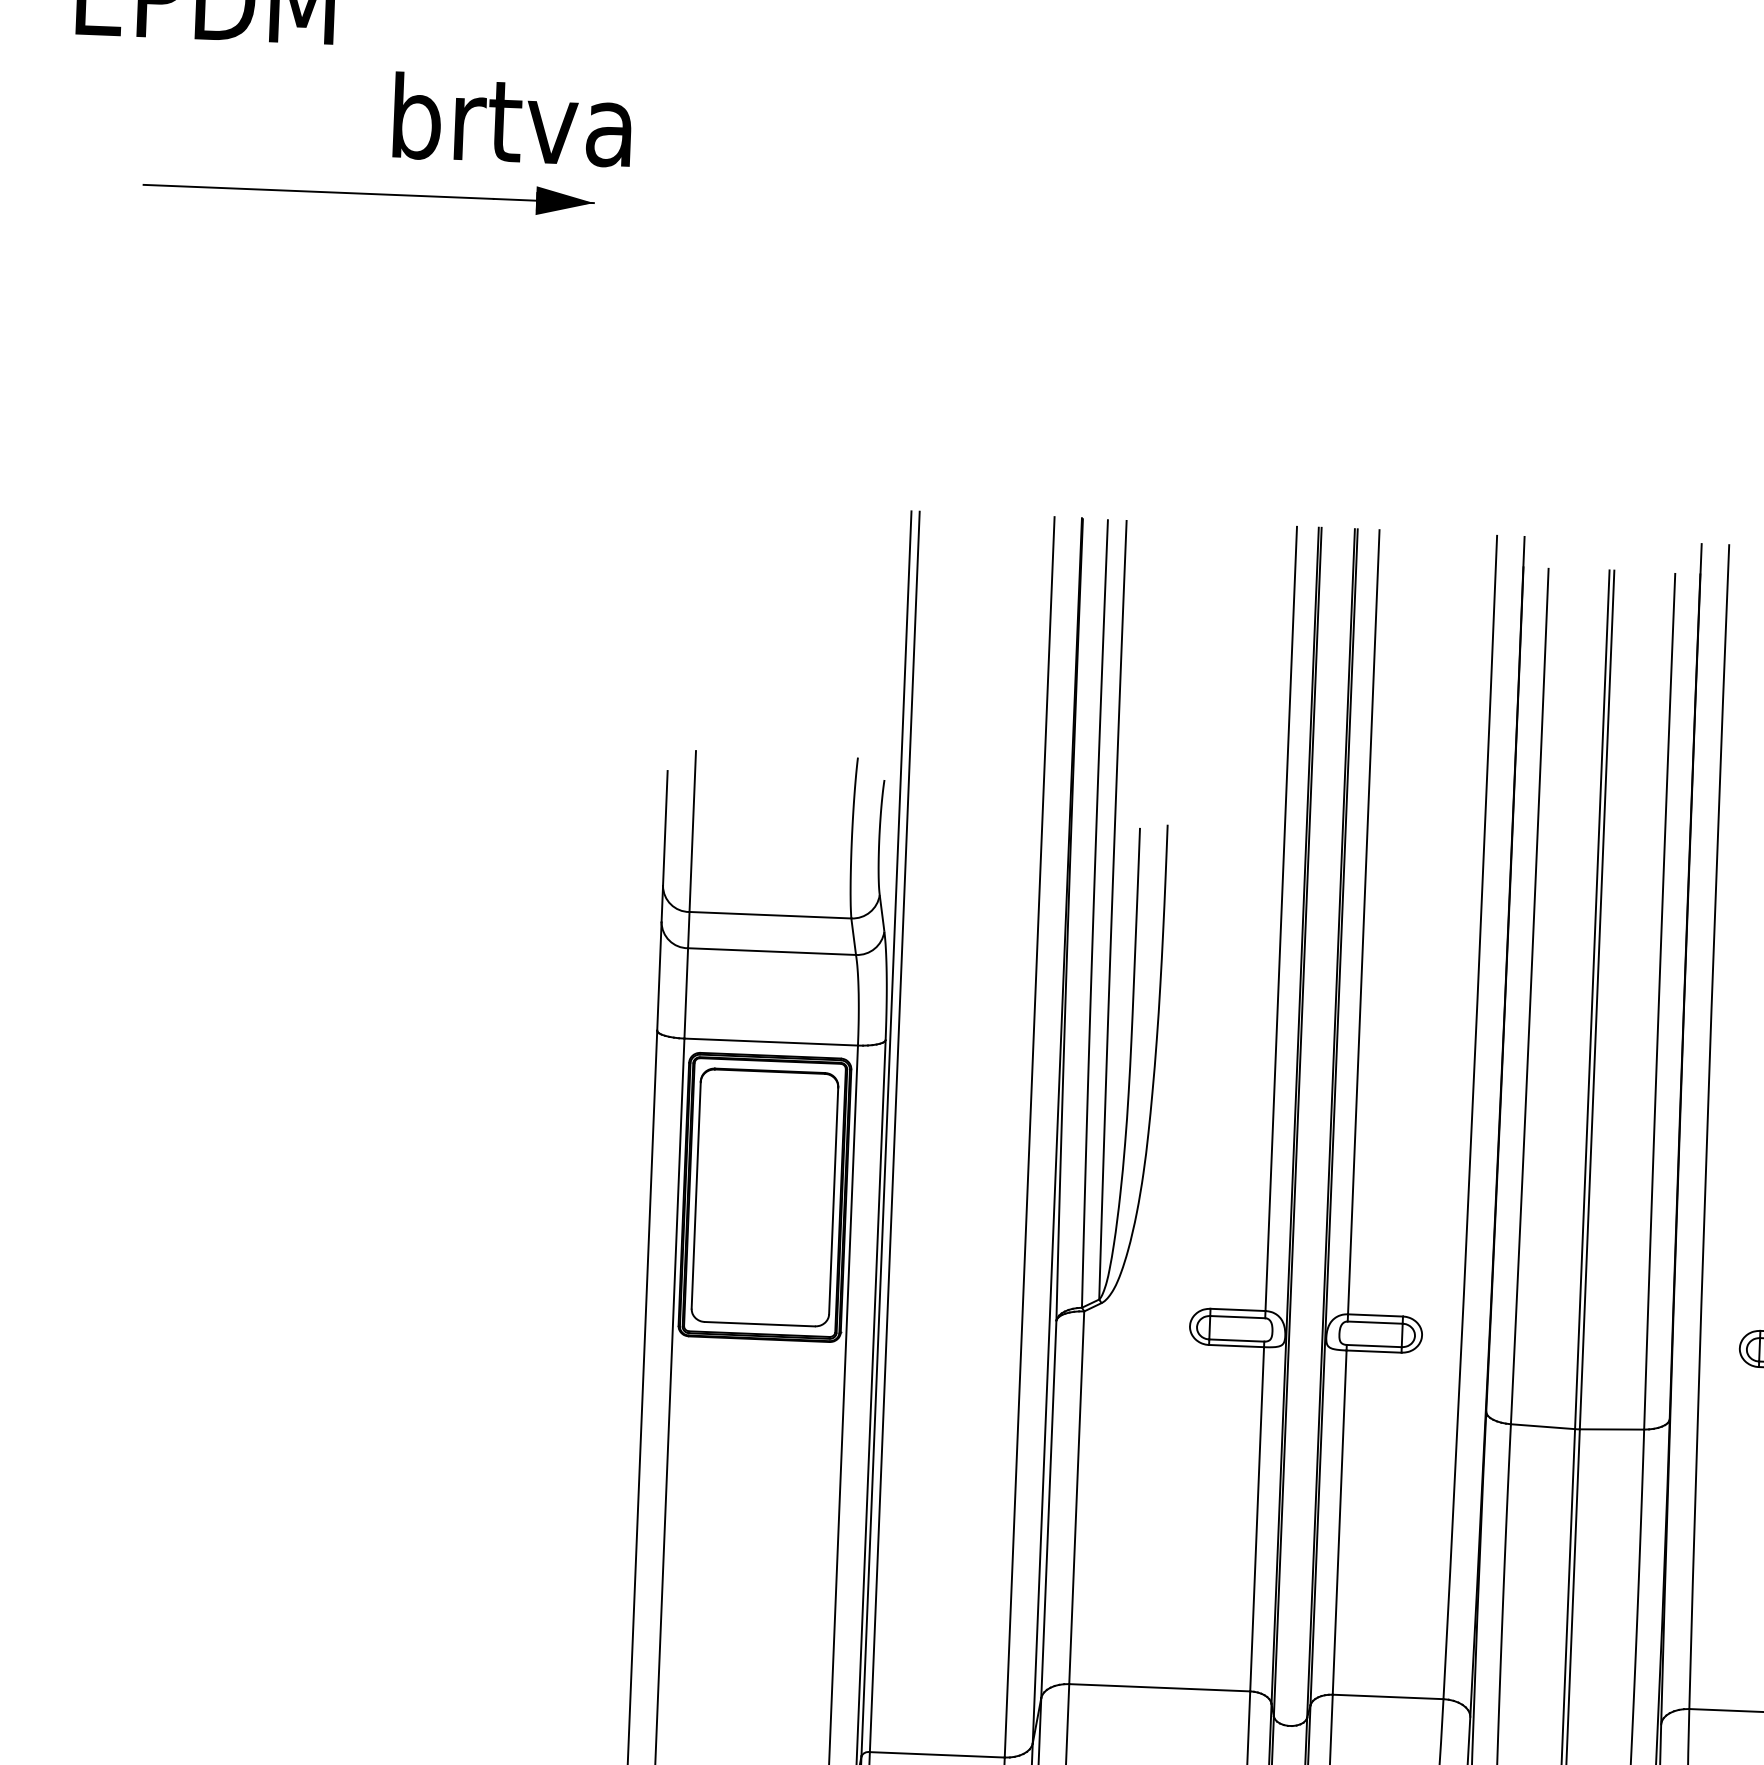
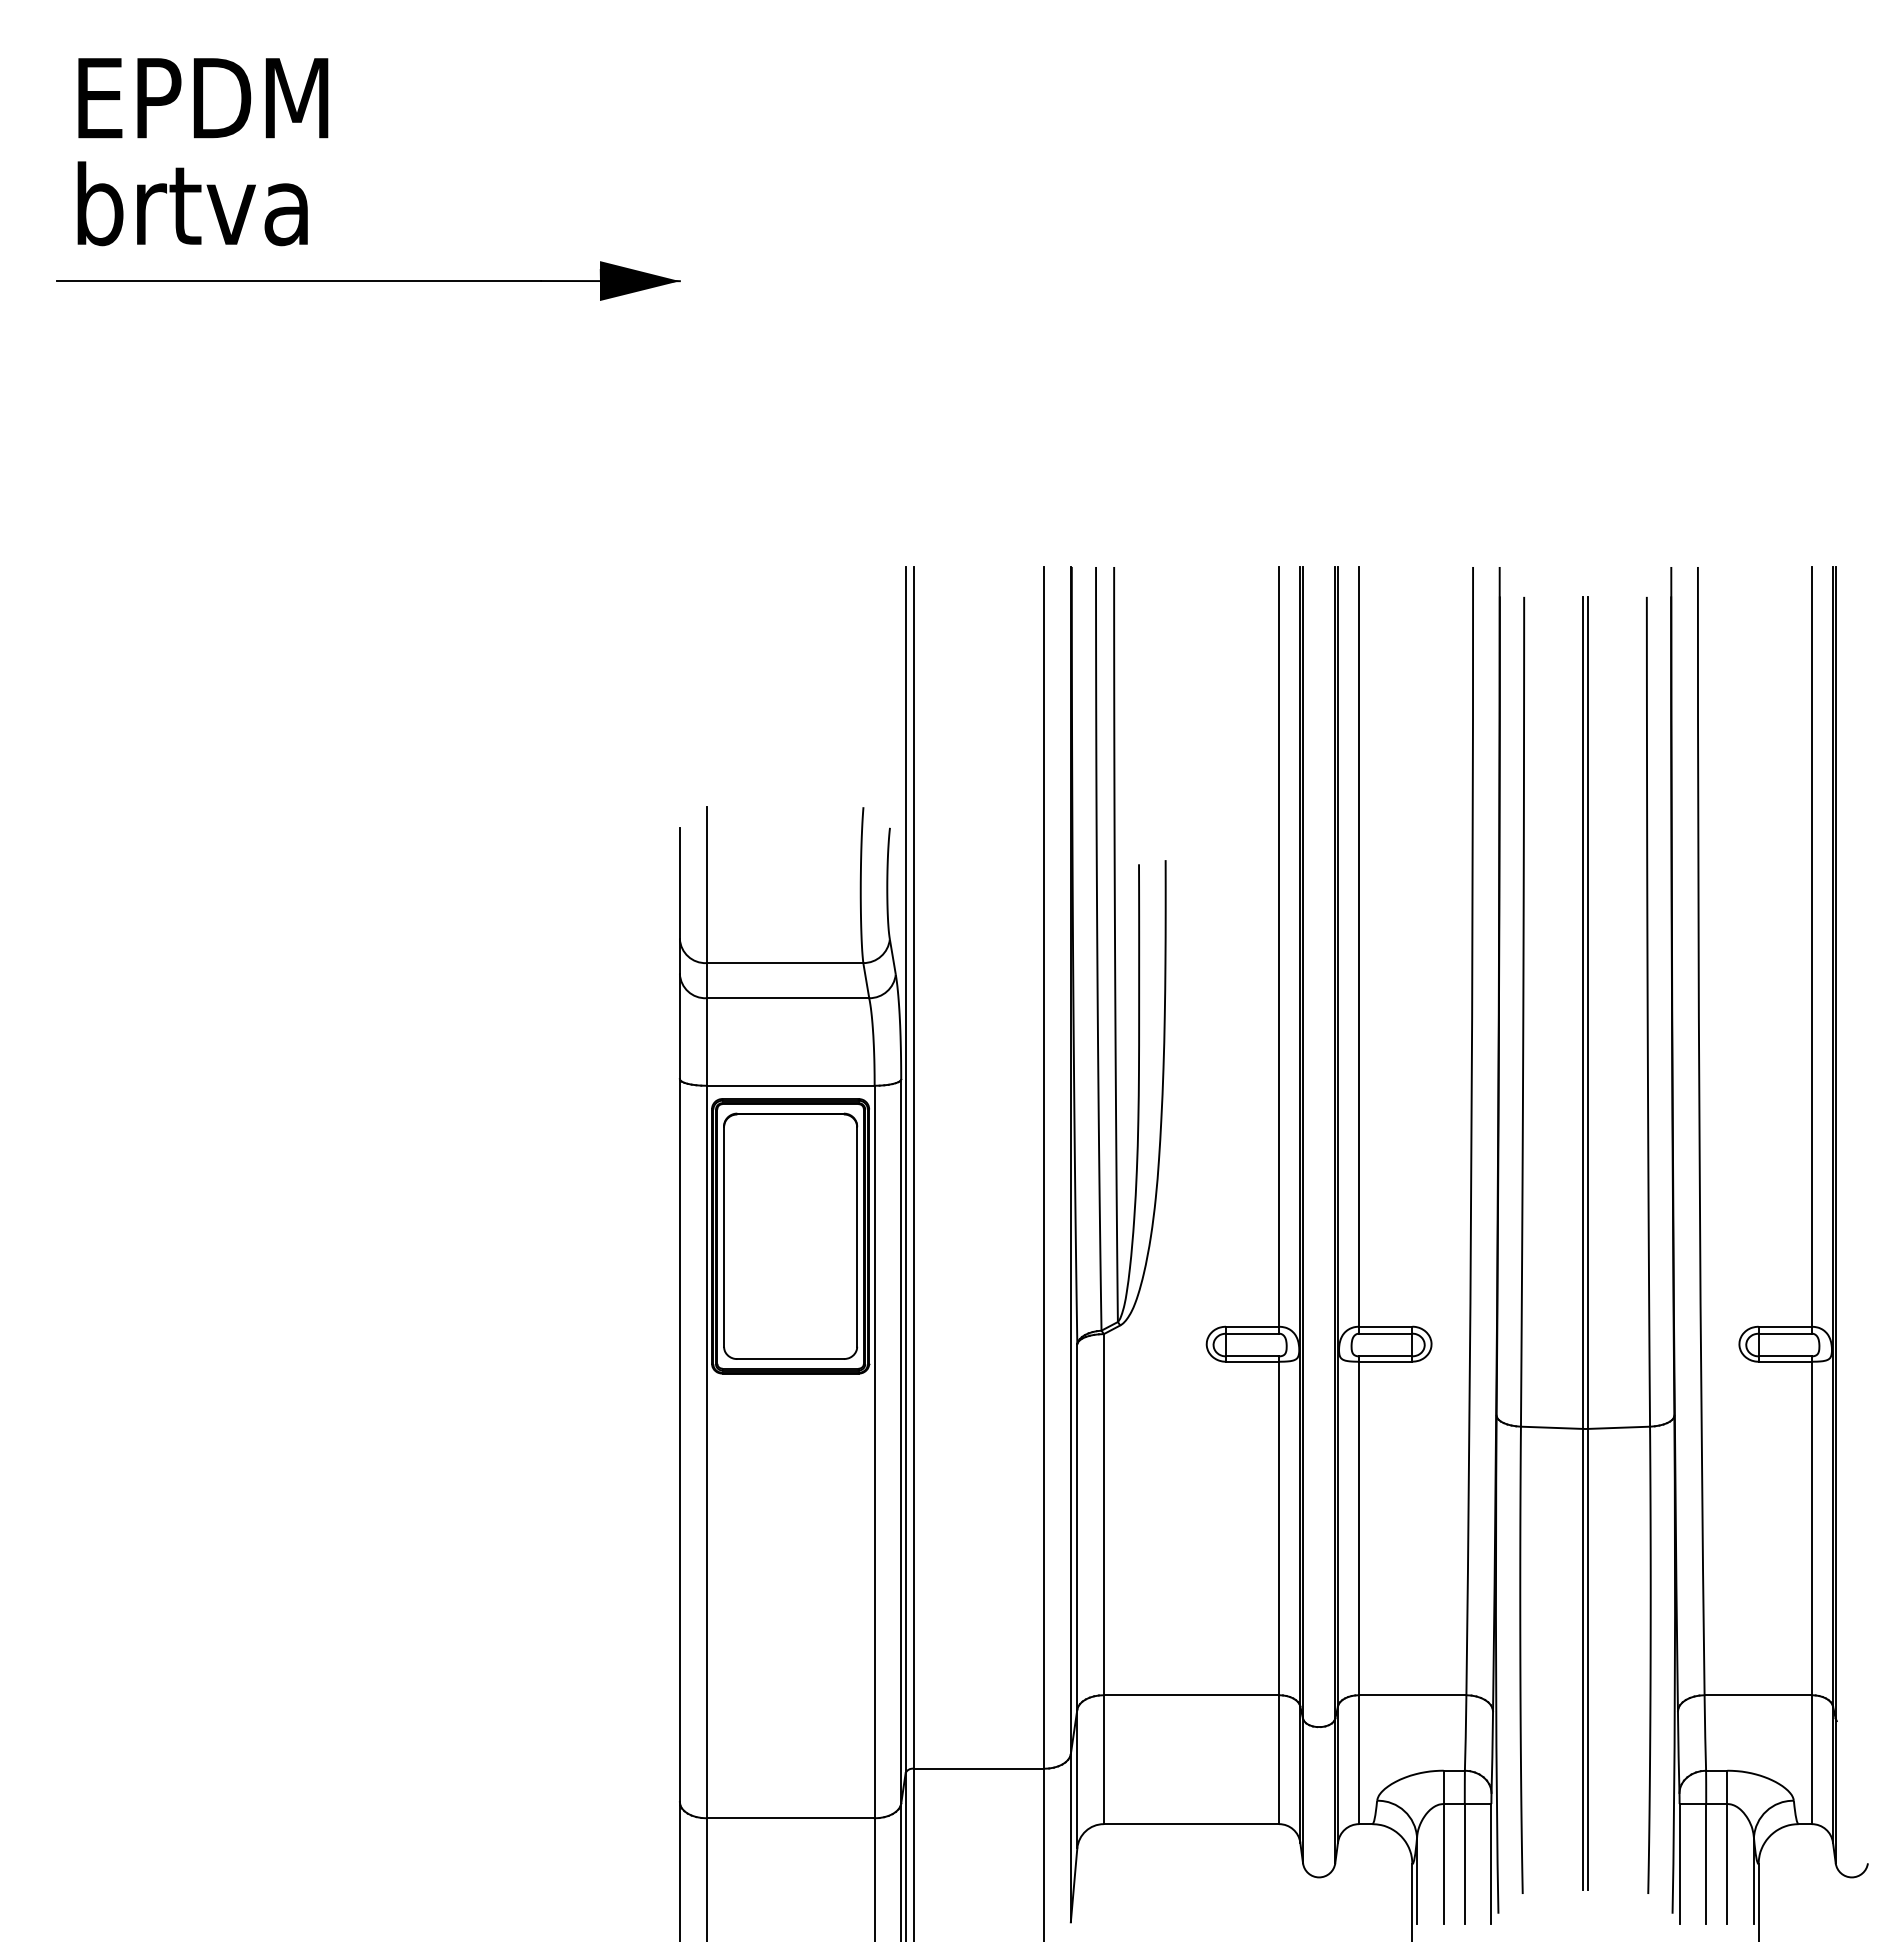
text: (512, 119) -> (192, 203), moved
part: (368, 193) -> (368, 280), size x1.43

